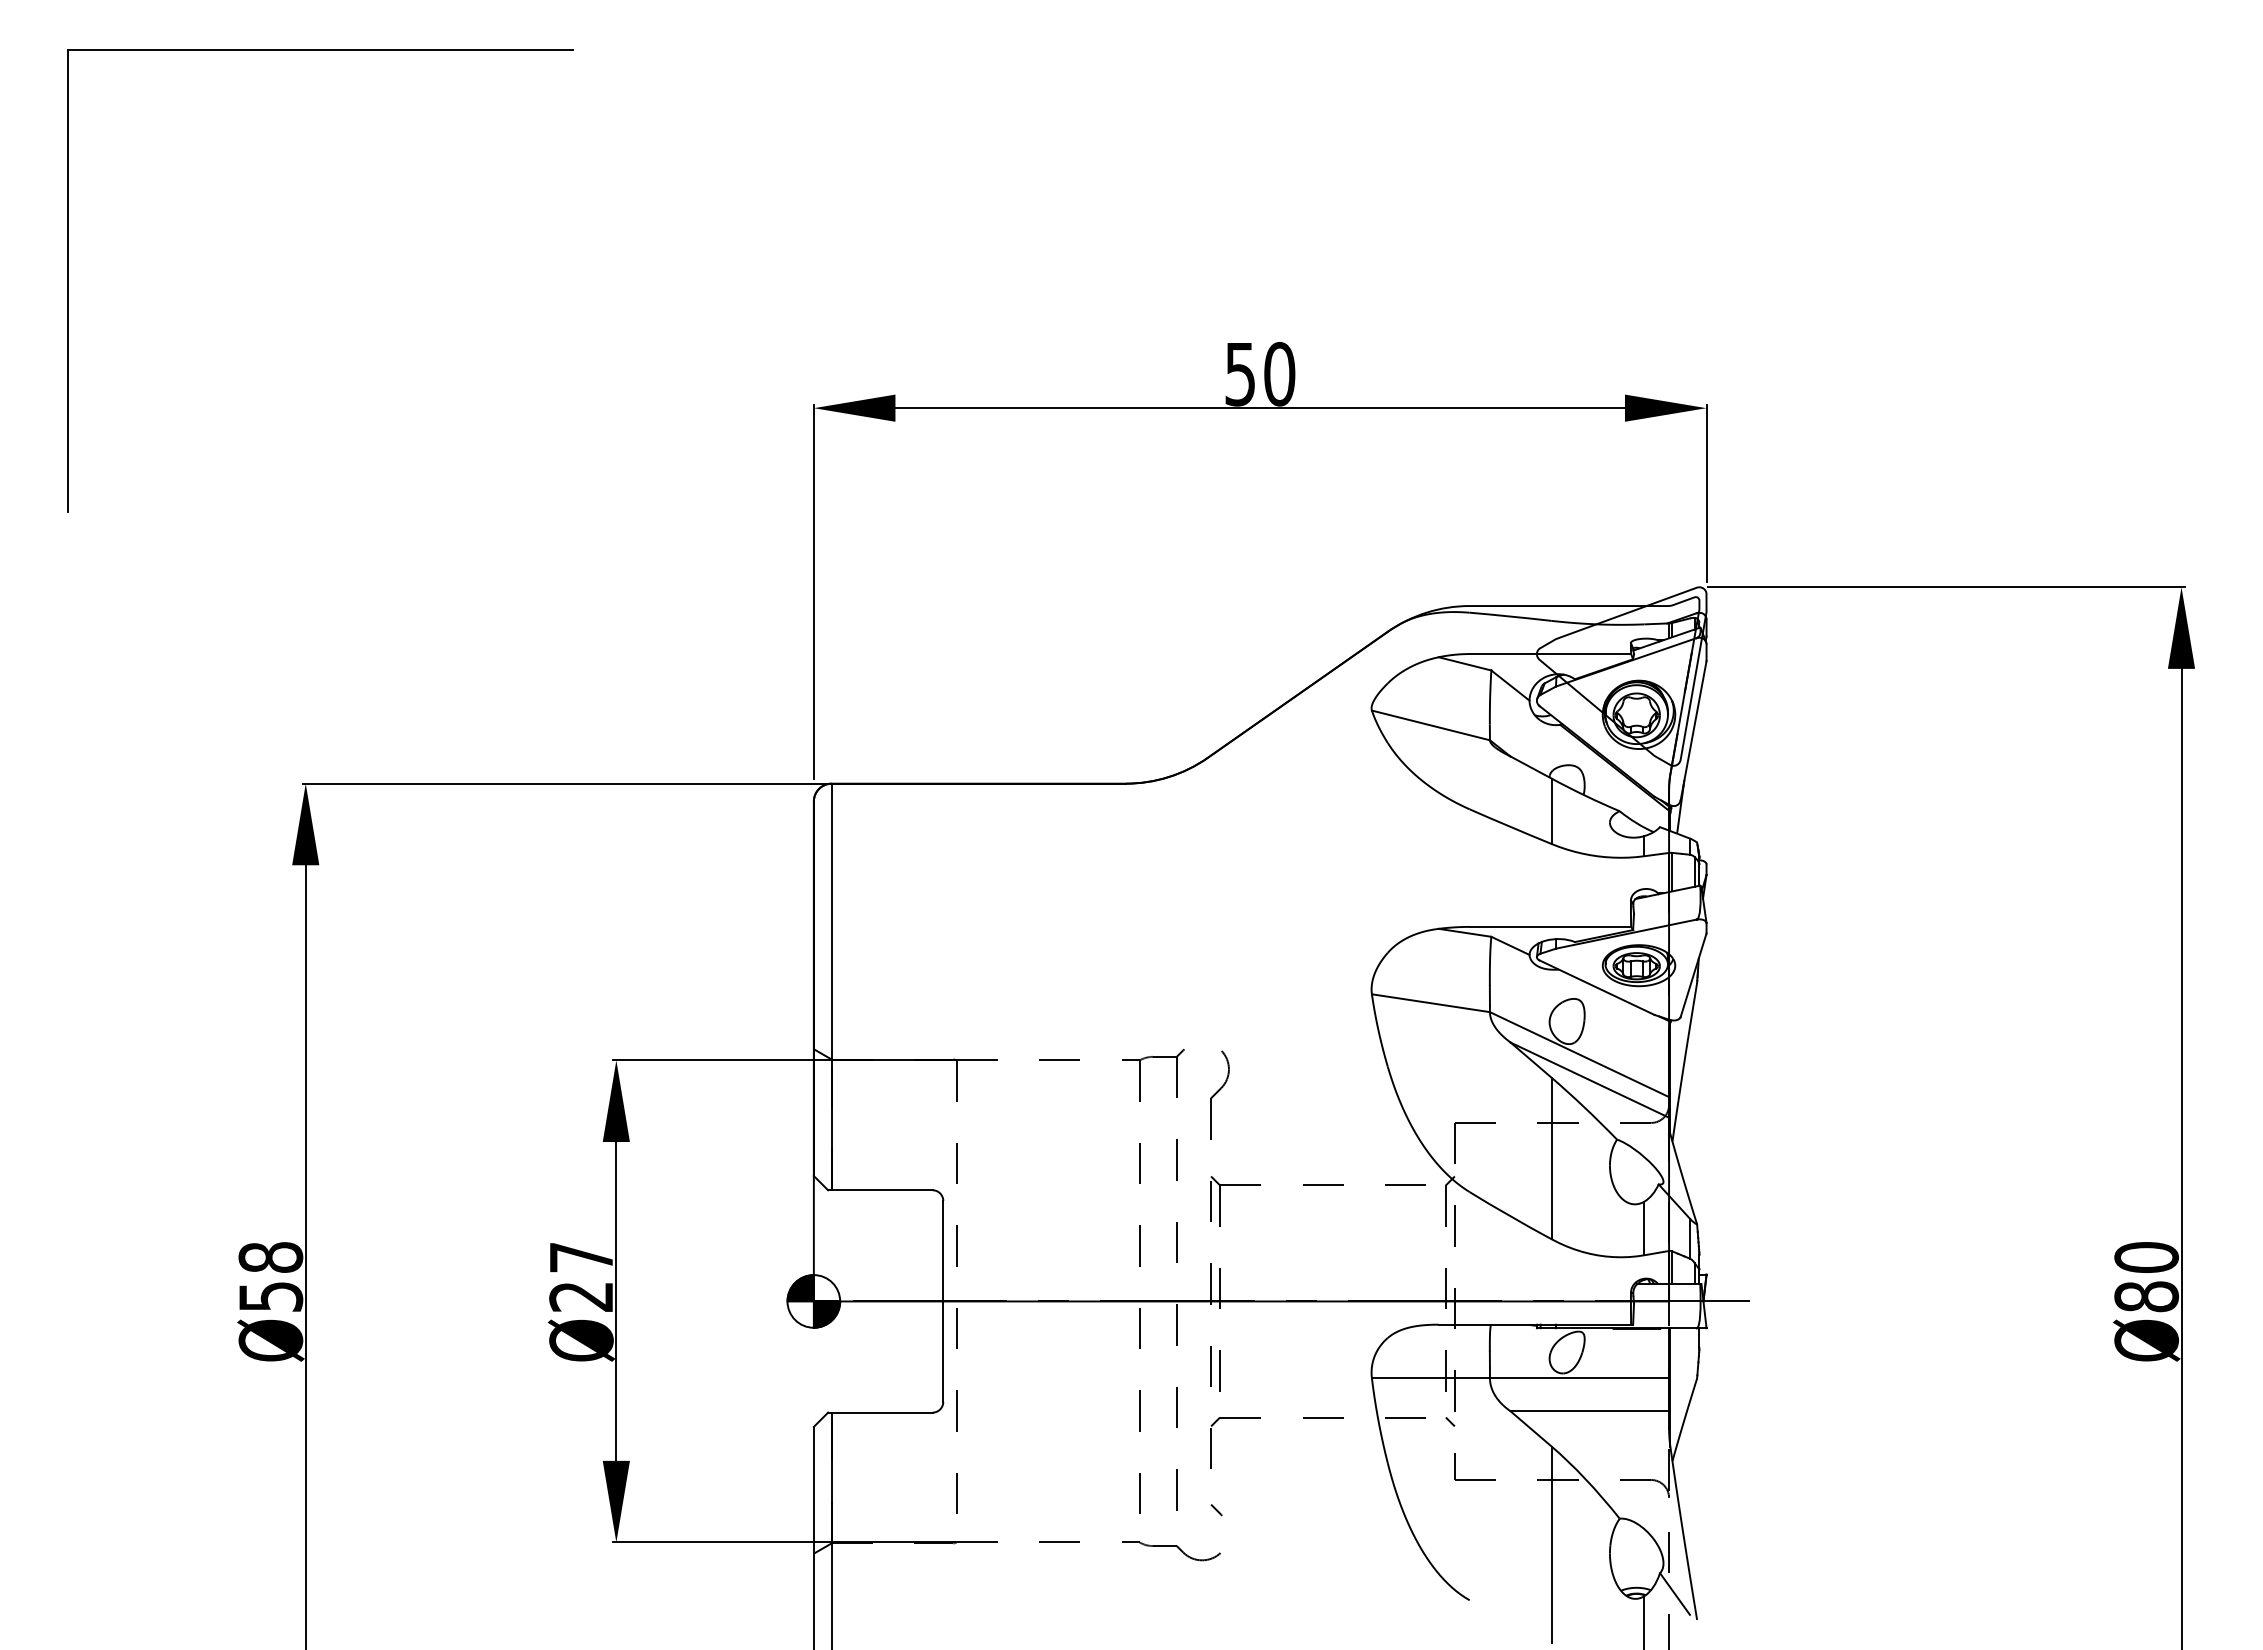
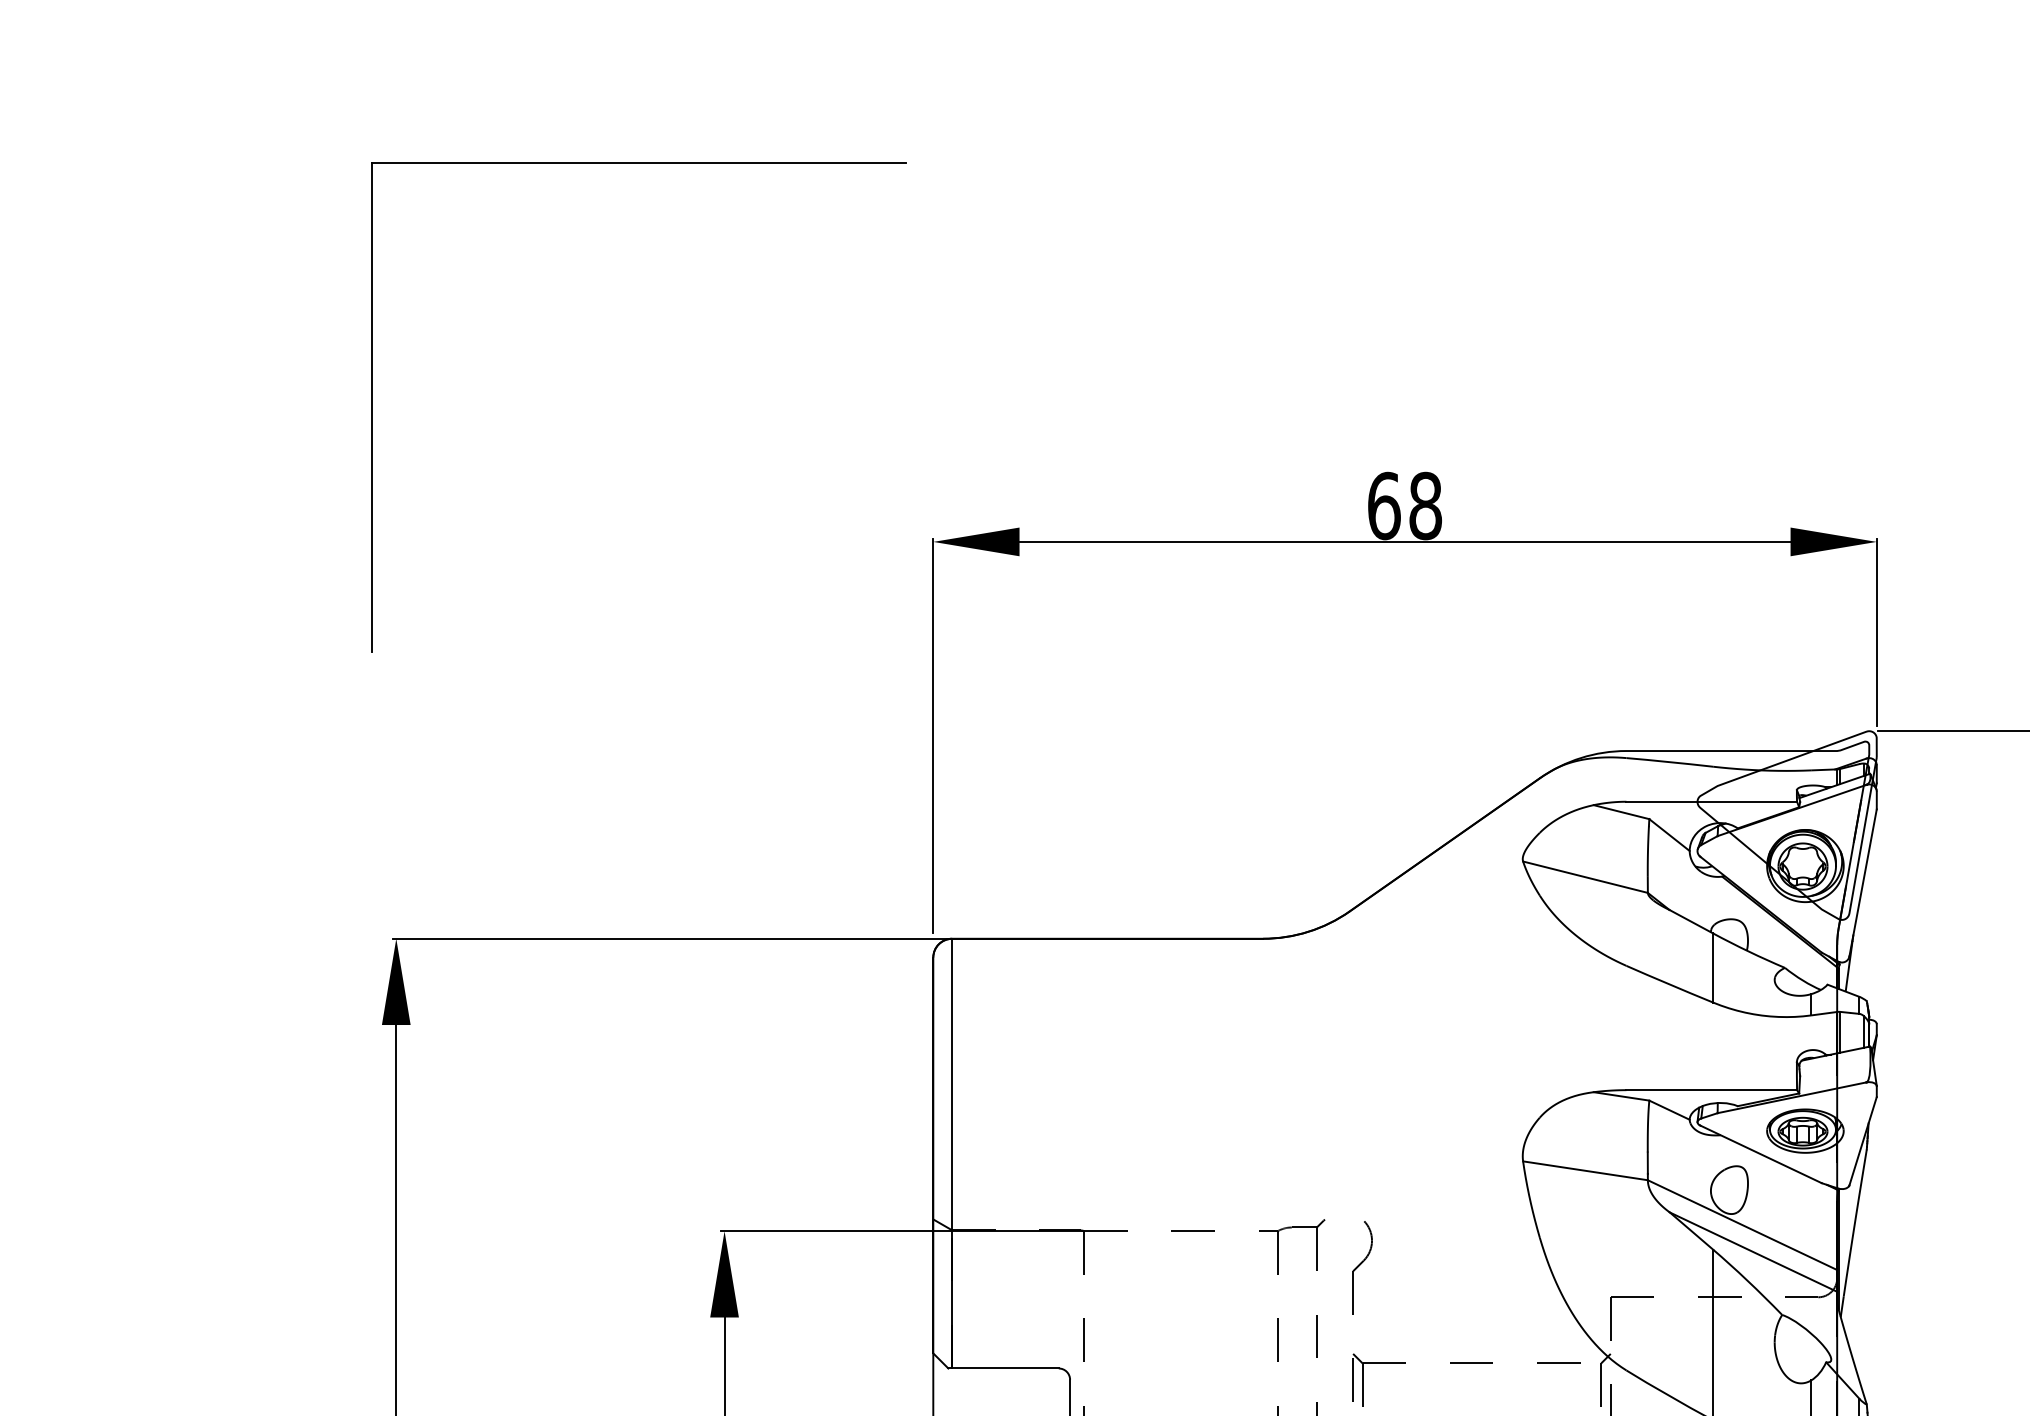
part: (320, 50) -> (639, 163), moved
text: (1260, 373) -> (1405, 505), 50 -> 68

